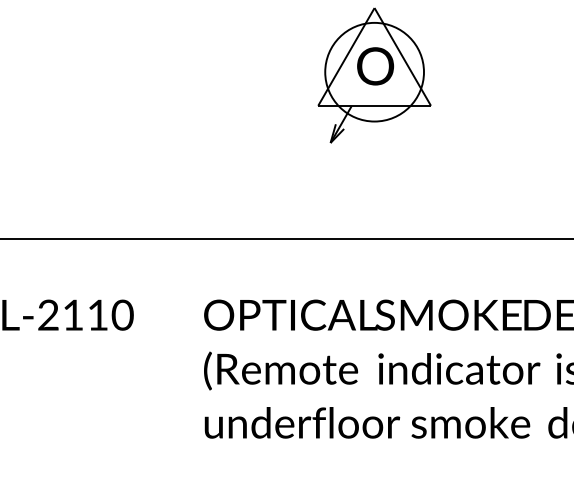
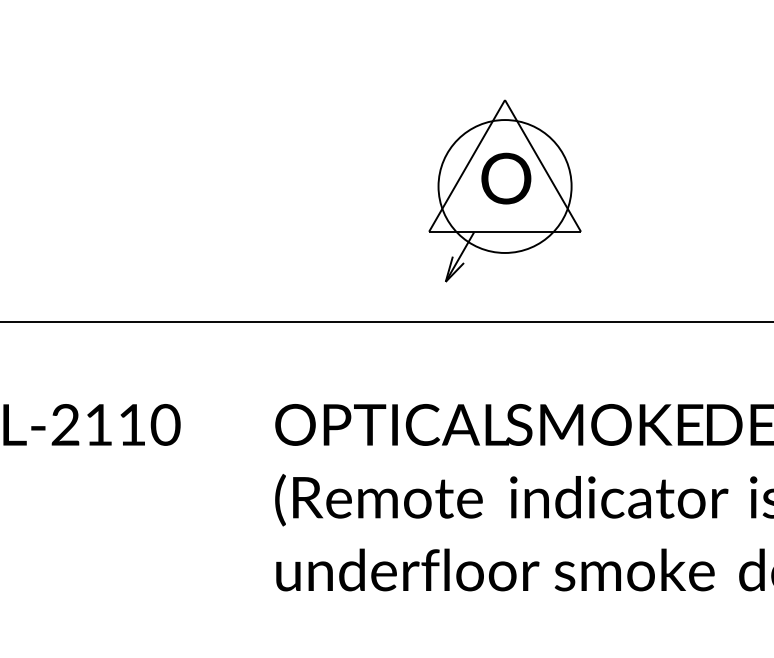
part: (374, 75) -> (504, 190), moved

